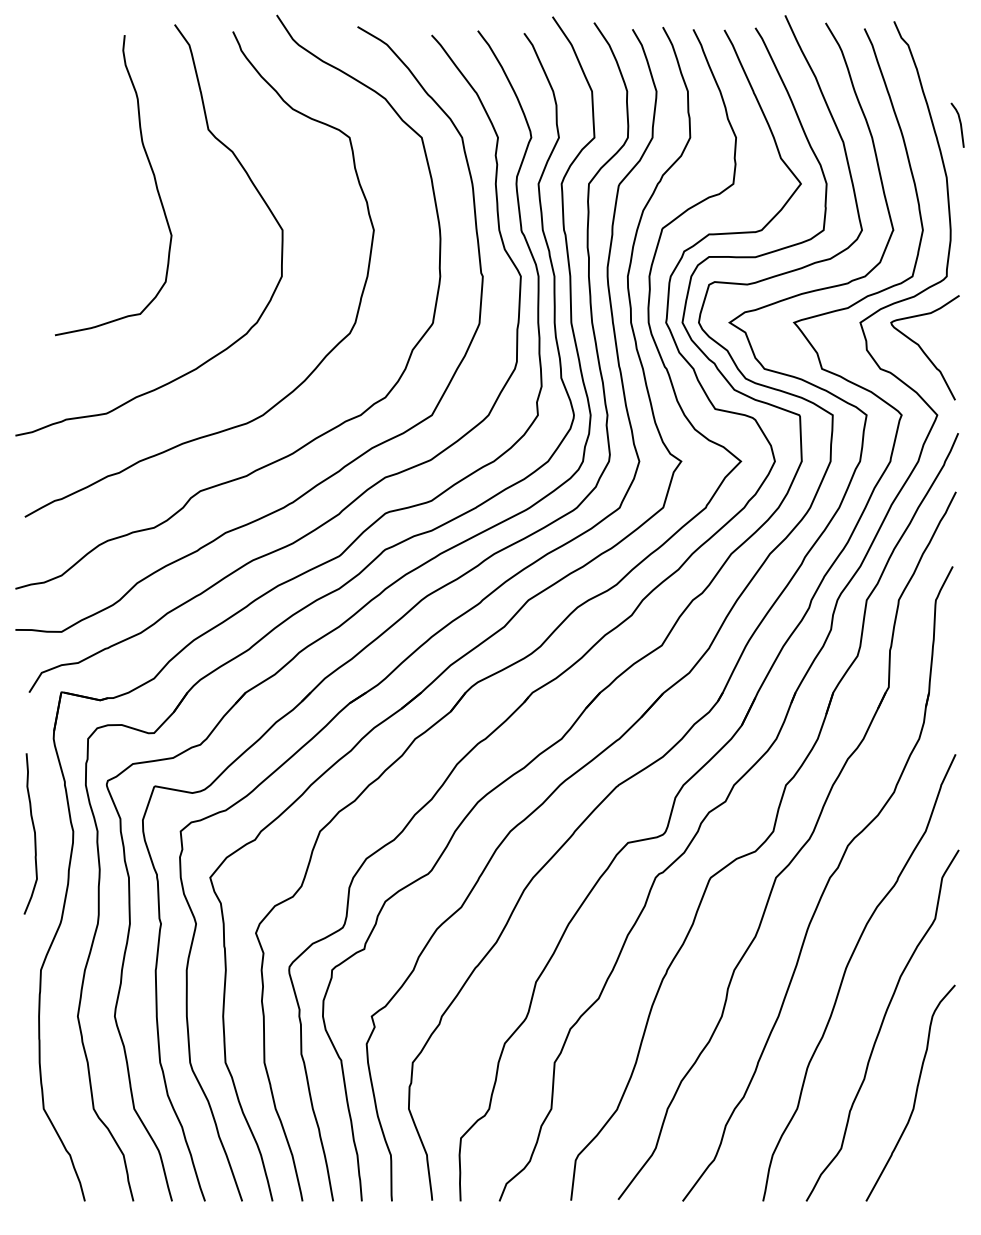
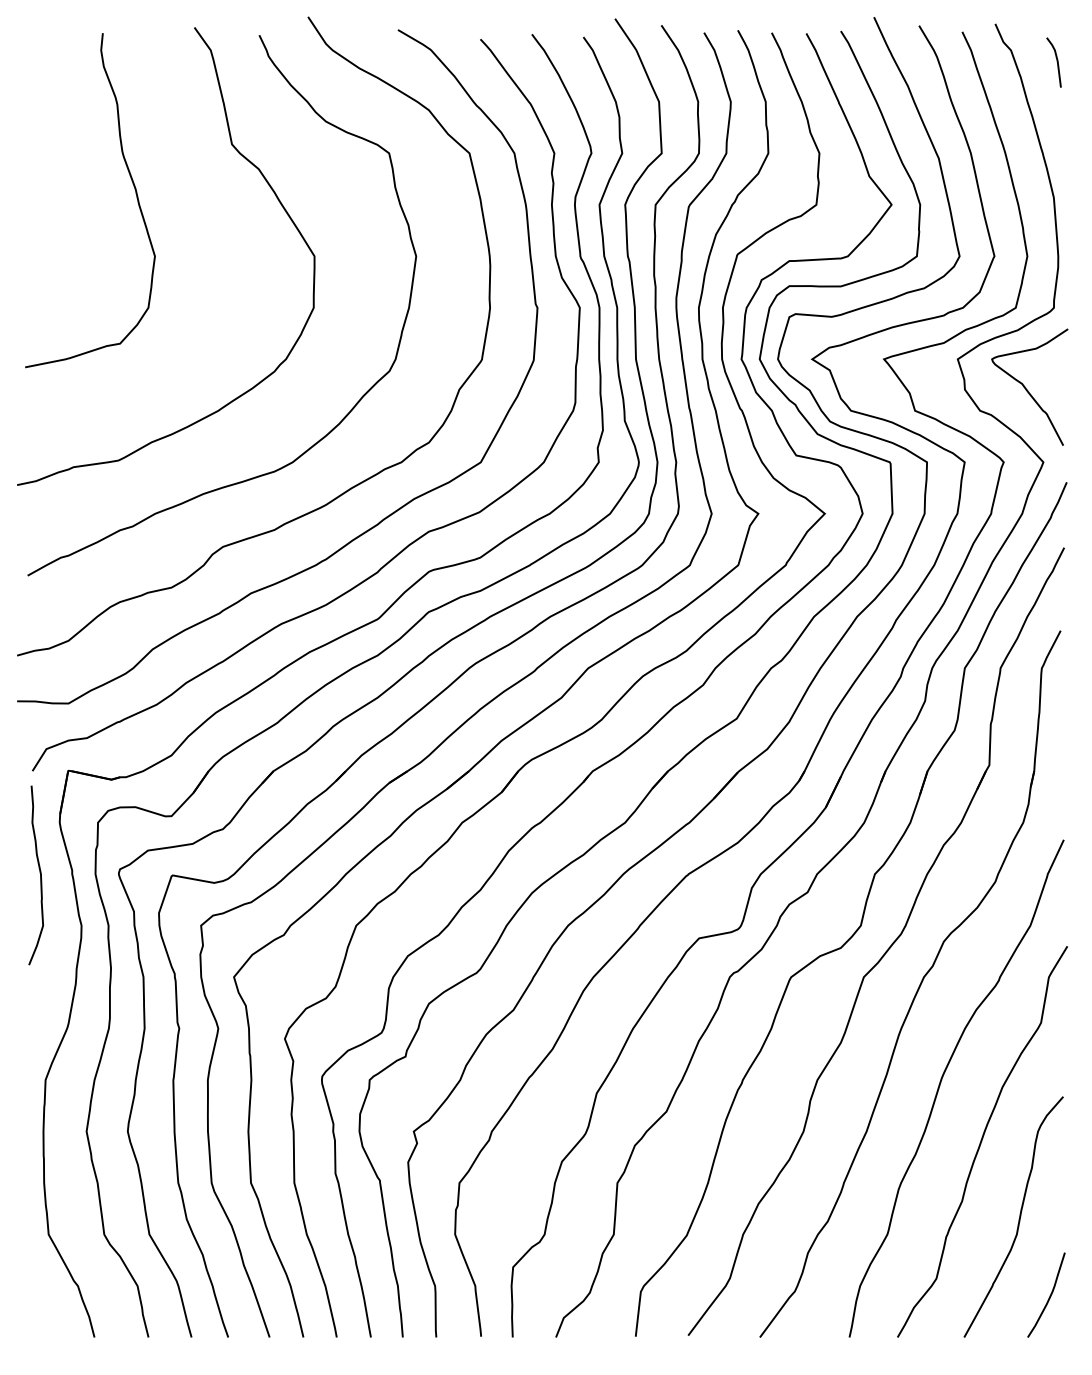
line: (959, 125) -> (1056, 62), moved
curve: (150, 168) -> (131, 181), moved
curve: (33, 832) -> (39, 873), moved
curve: (942, 1163) -> (1049, 1295), added

